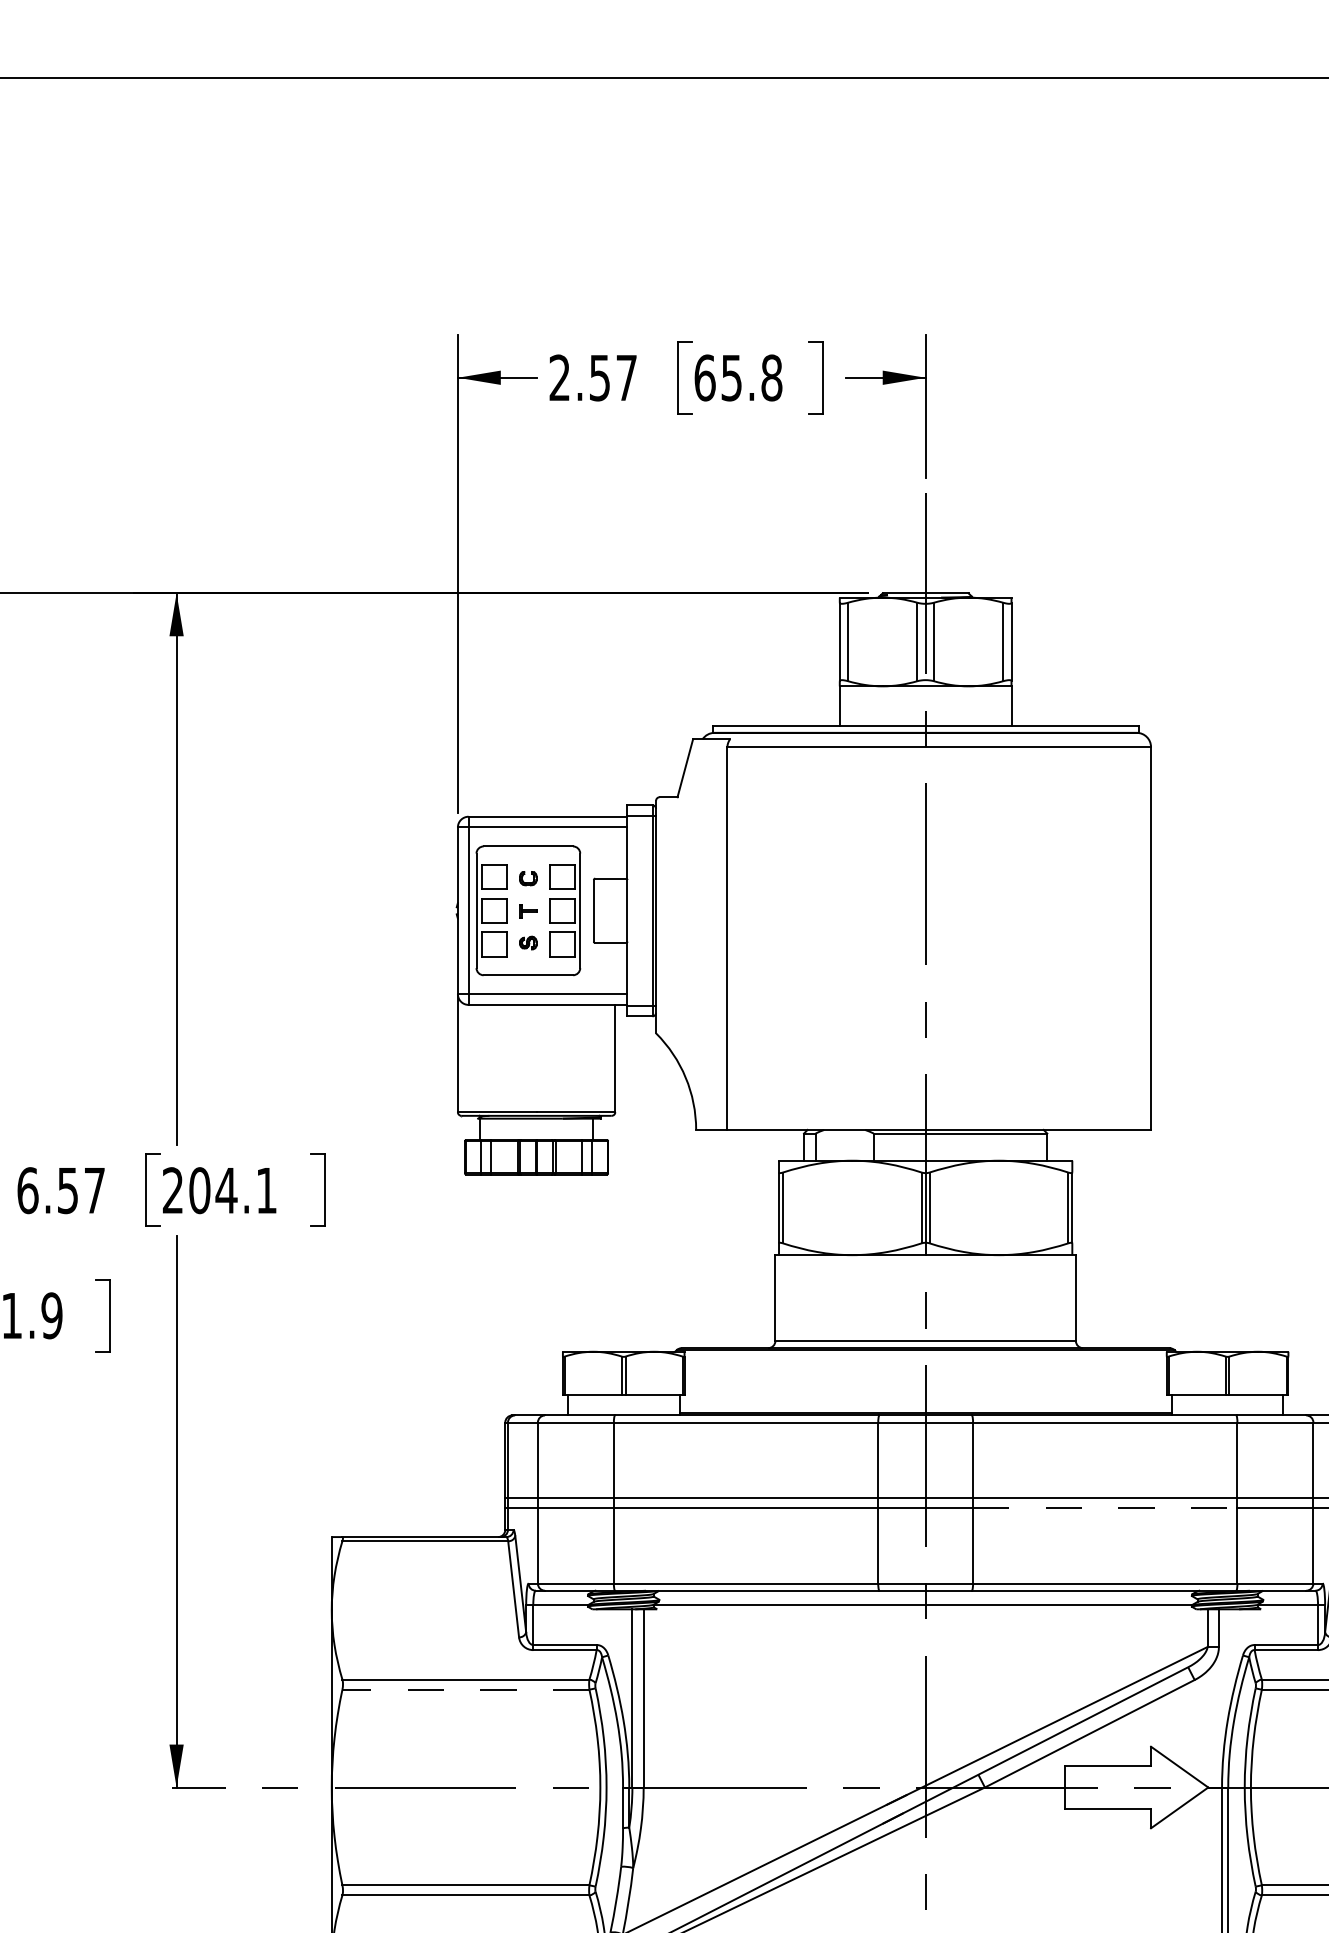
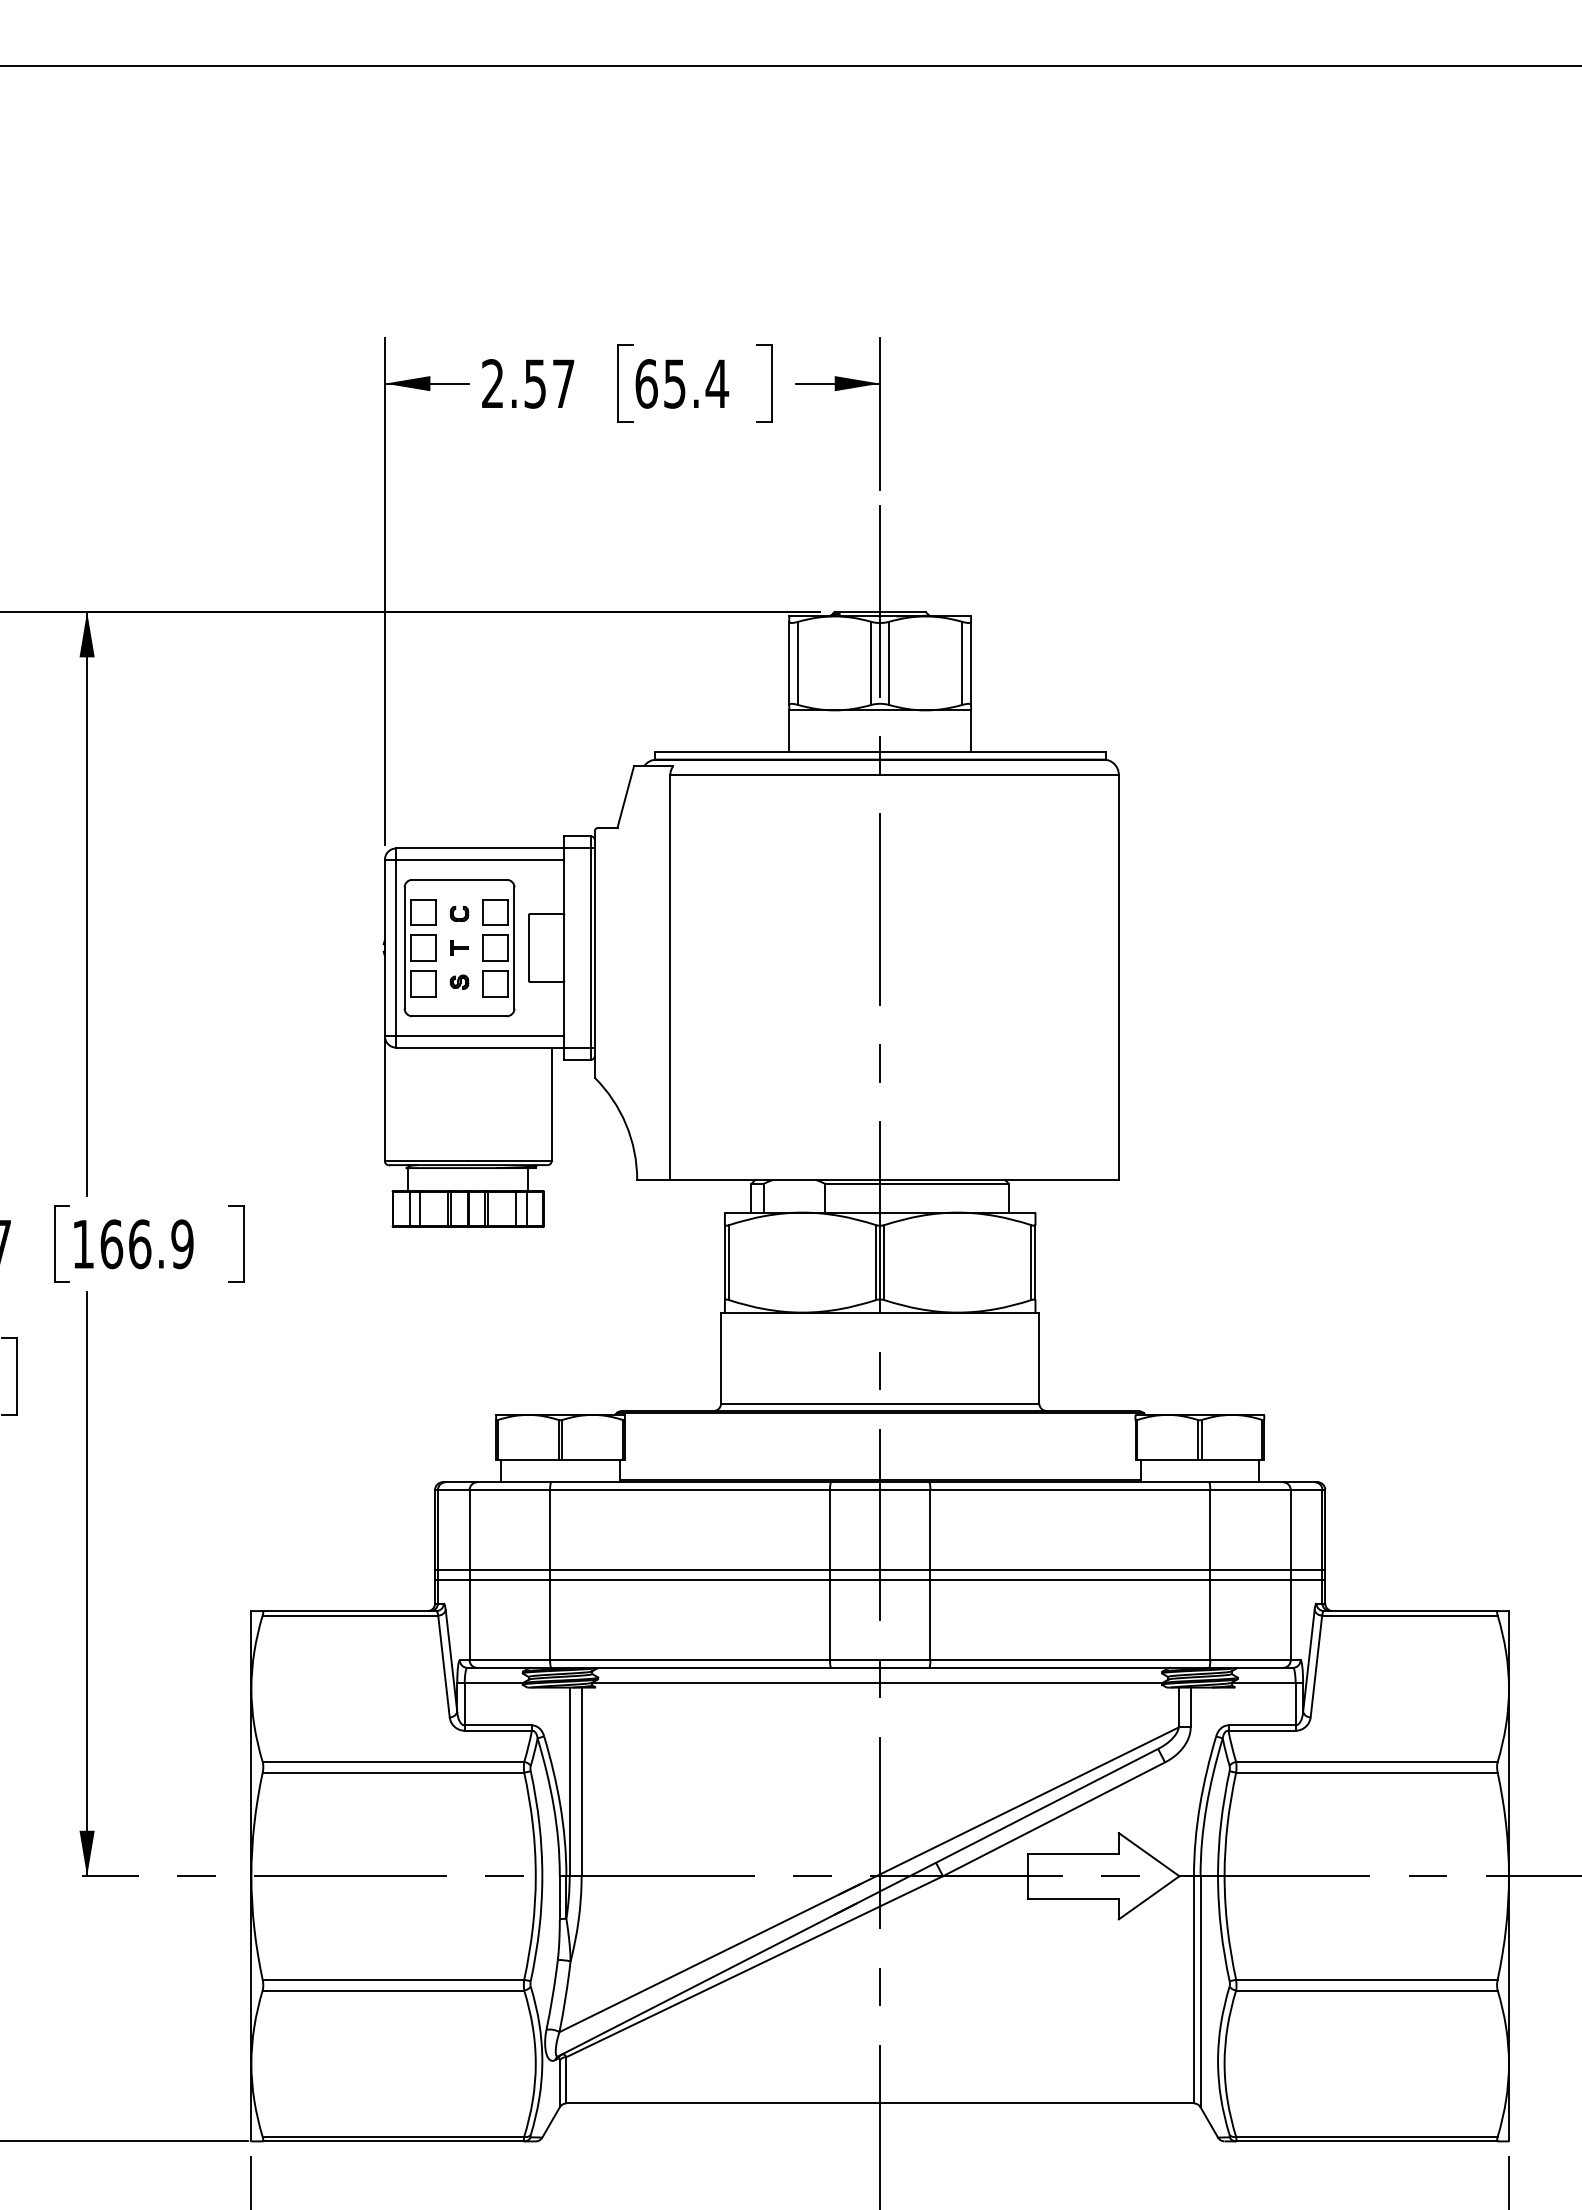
text: (771, 377) -> (717, 383), 65.8 -> 65.4
text: (219, 1190) -> (132, 1244), 204.1 -> 166.9
line: (1105, 1508) -> (1070, 1580), dashed -> solid
line: (465, 1689) -> (393, 1772), dashed -> solid

